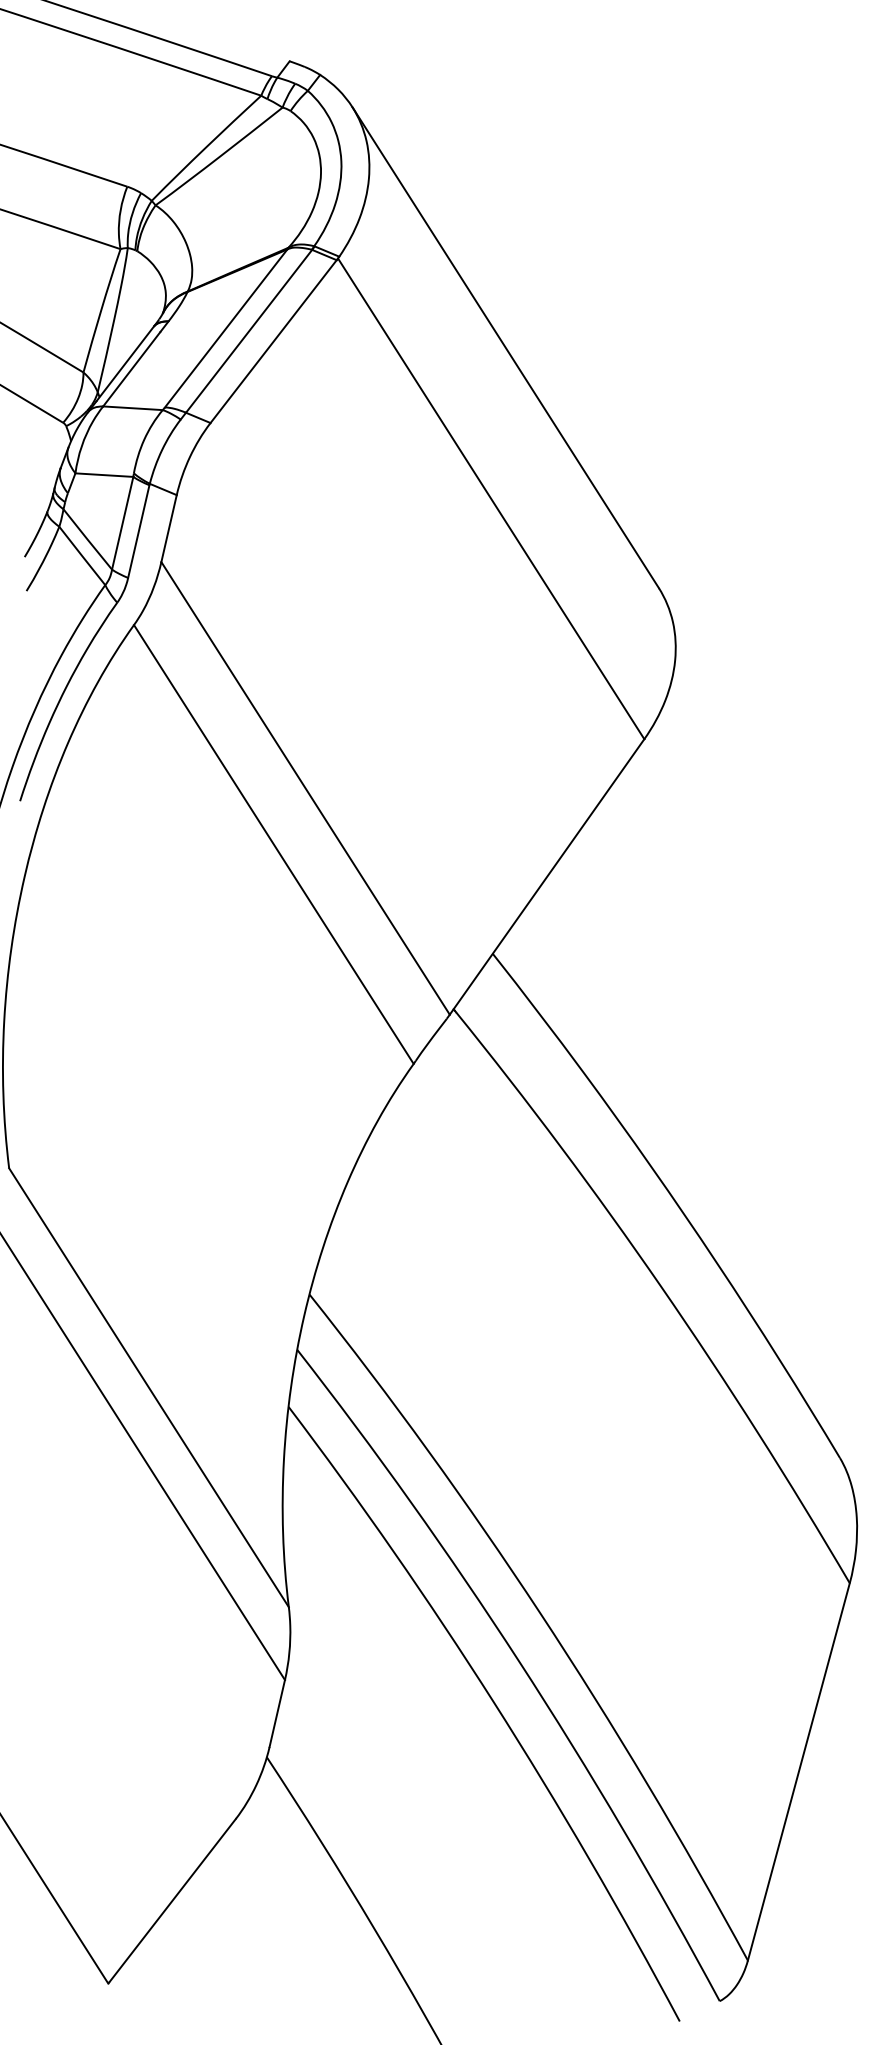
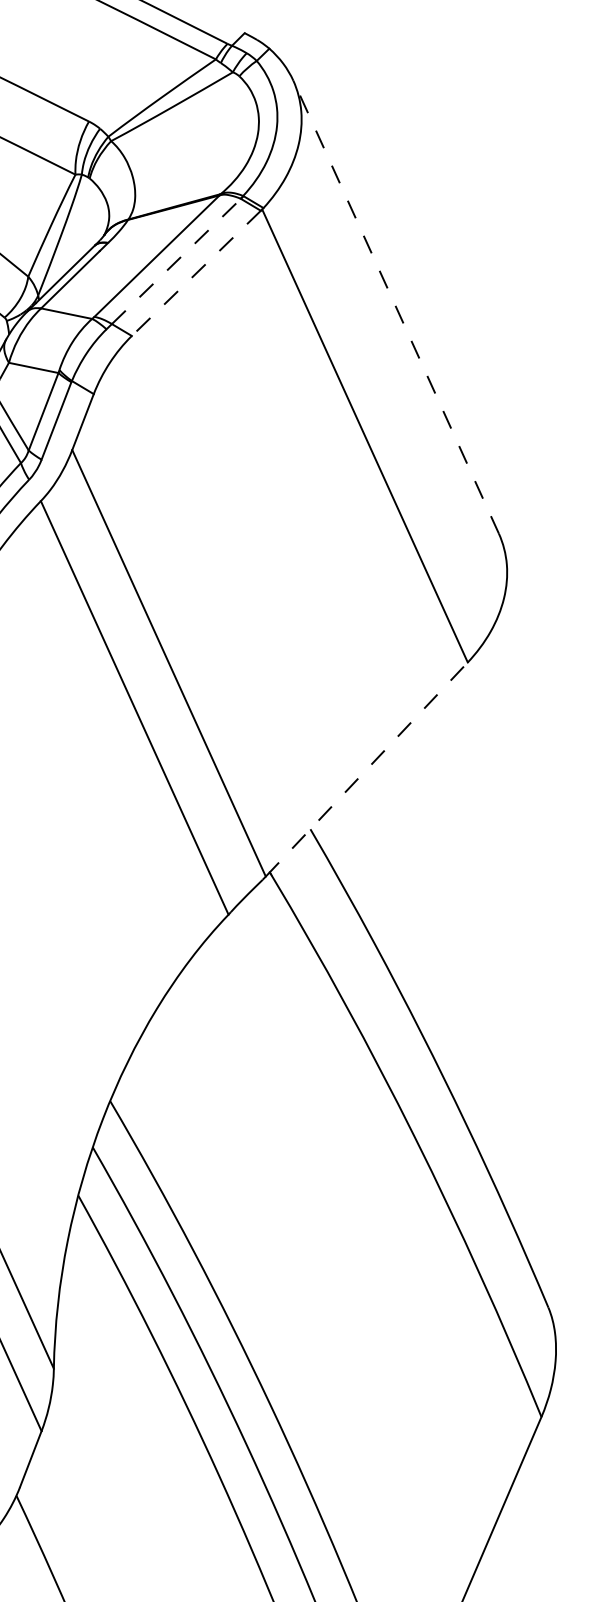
line: (249, 330) -> (176, 260), solid -> dashed
line: (273, 341) -> (196, 273), solid -> dashed
line: (505, 347) -> (395, 306), solid -> dashed
line: (547, 876) -> (367, 769), solid -> dashed

